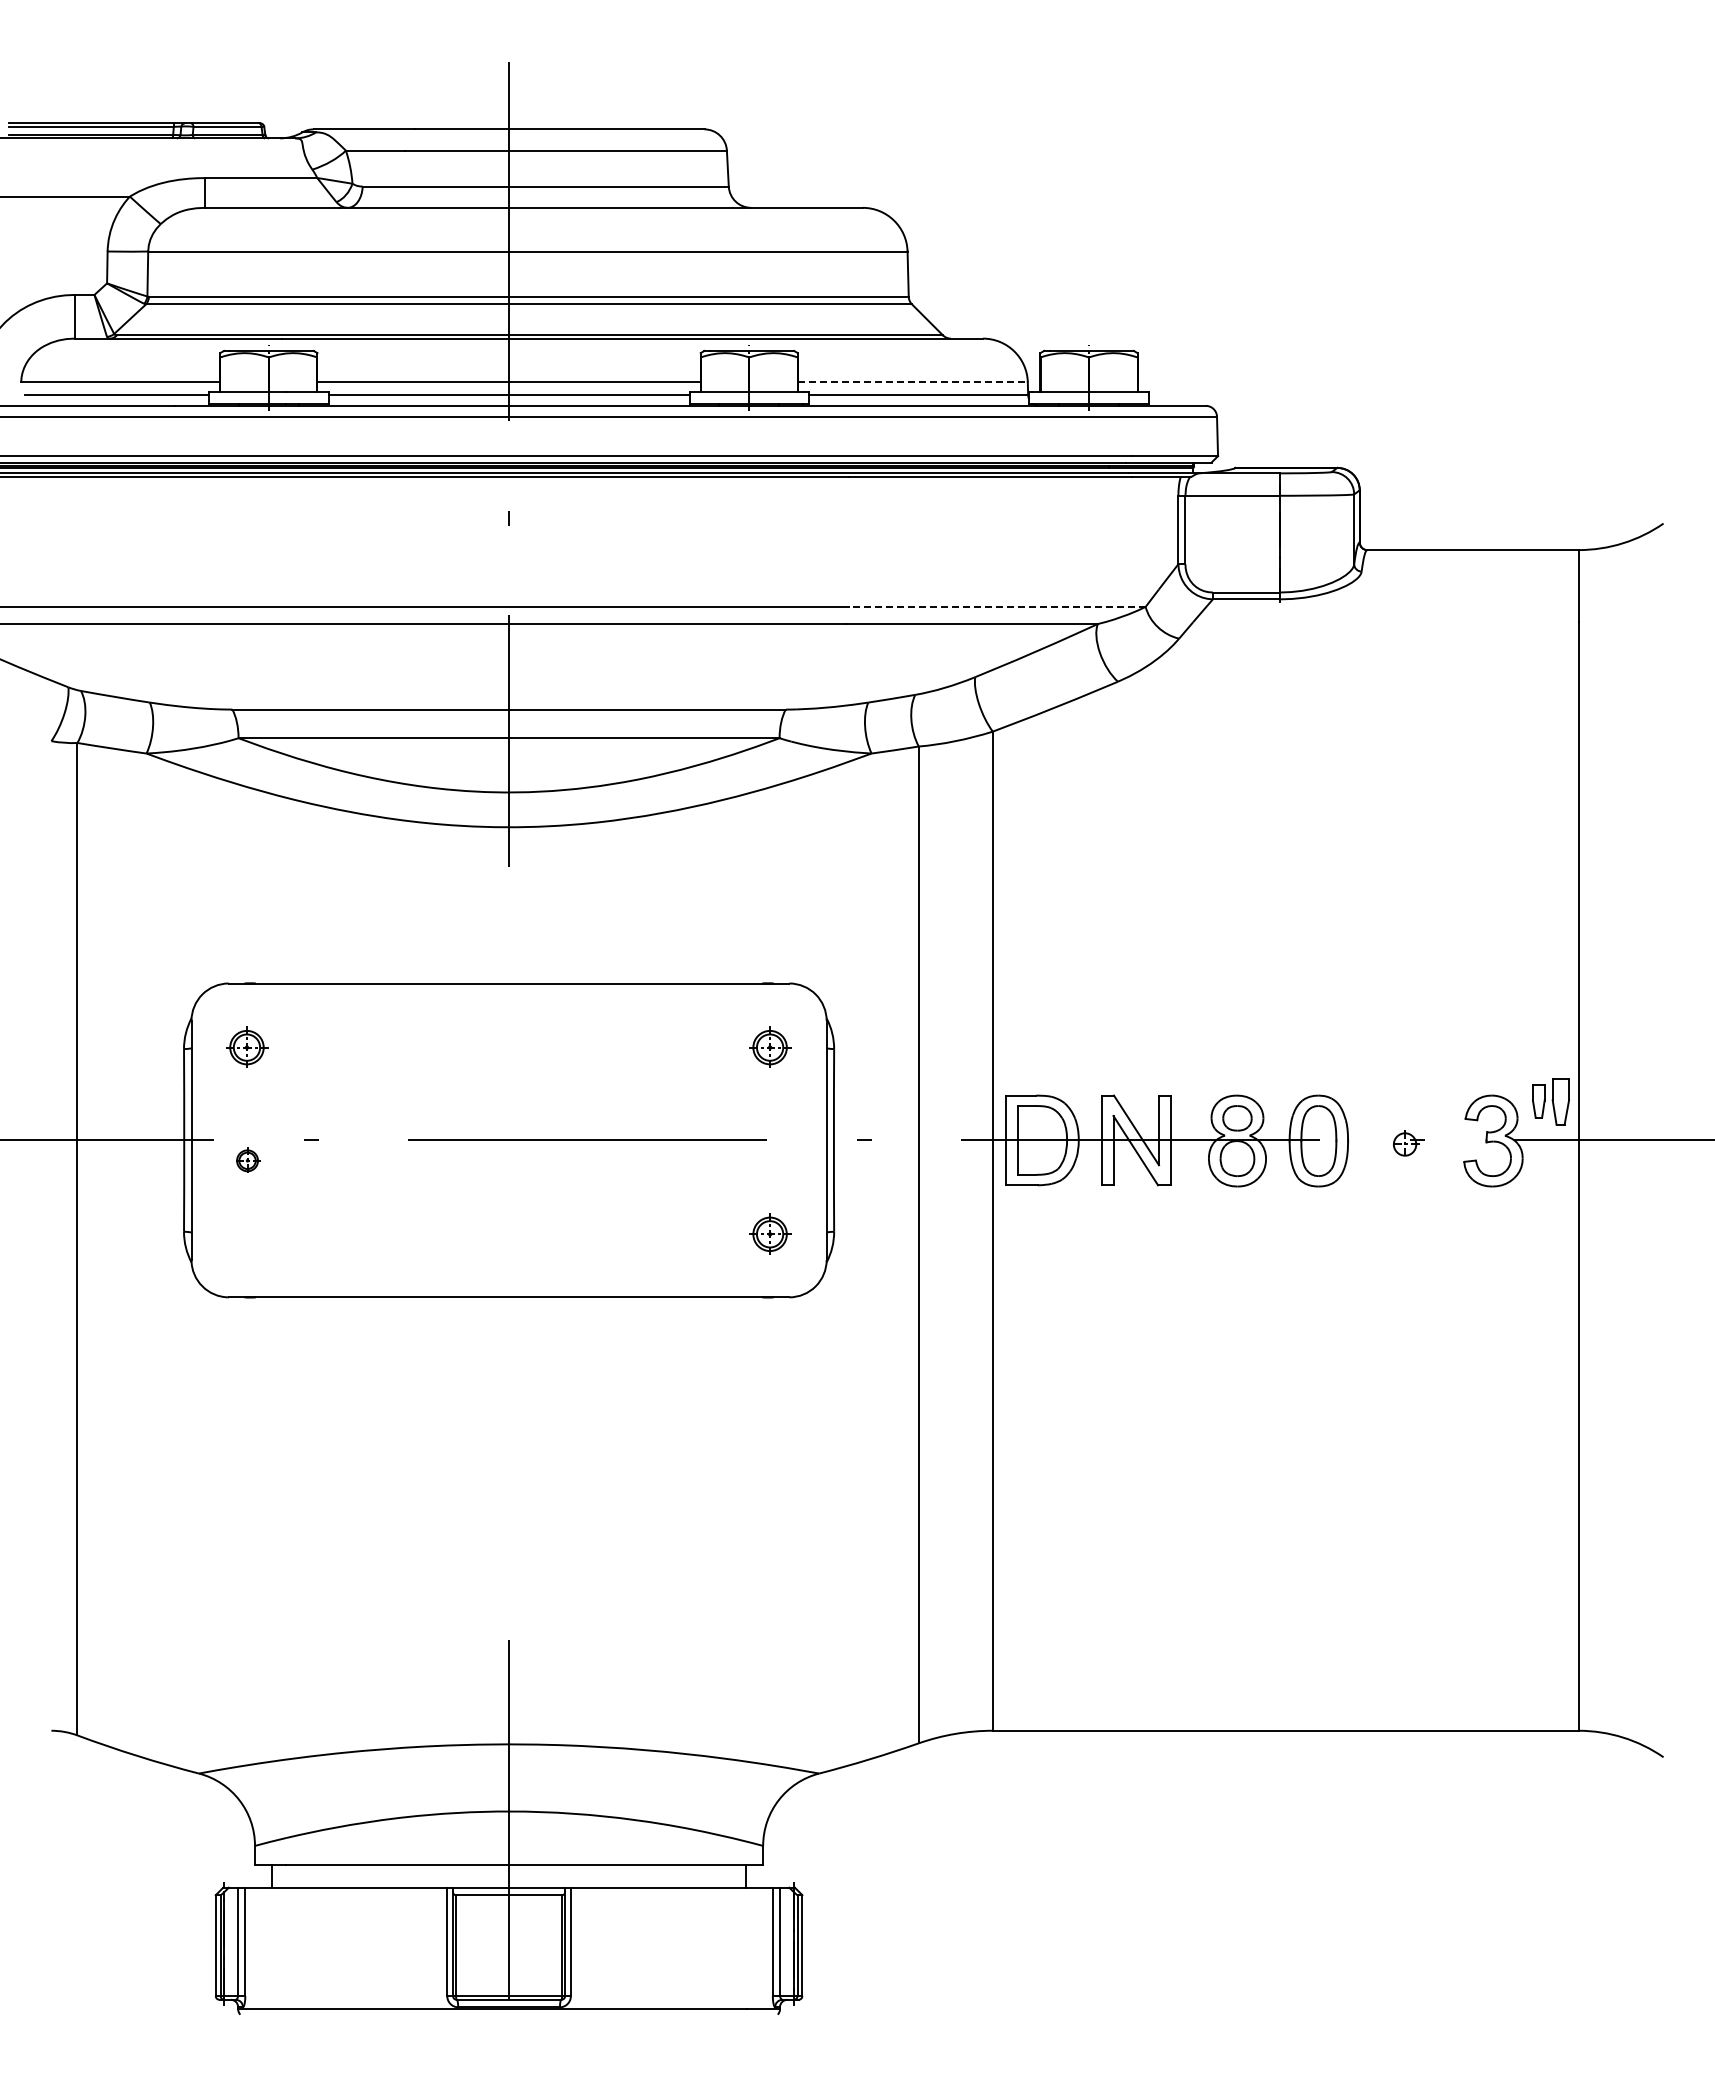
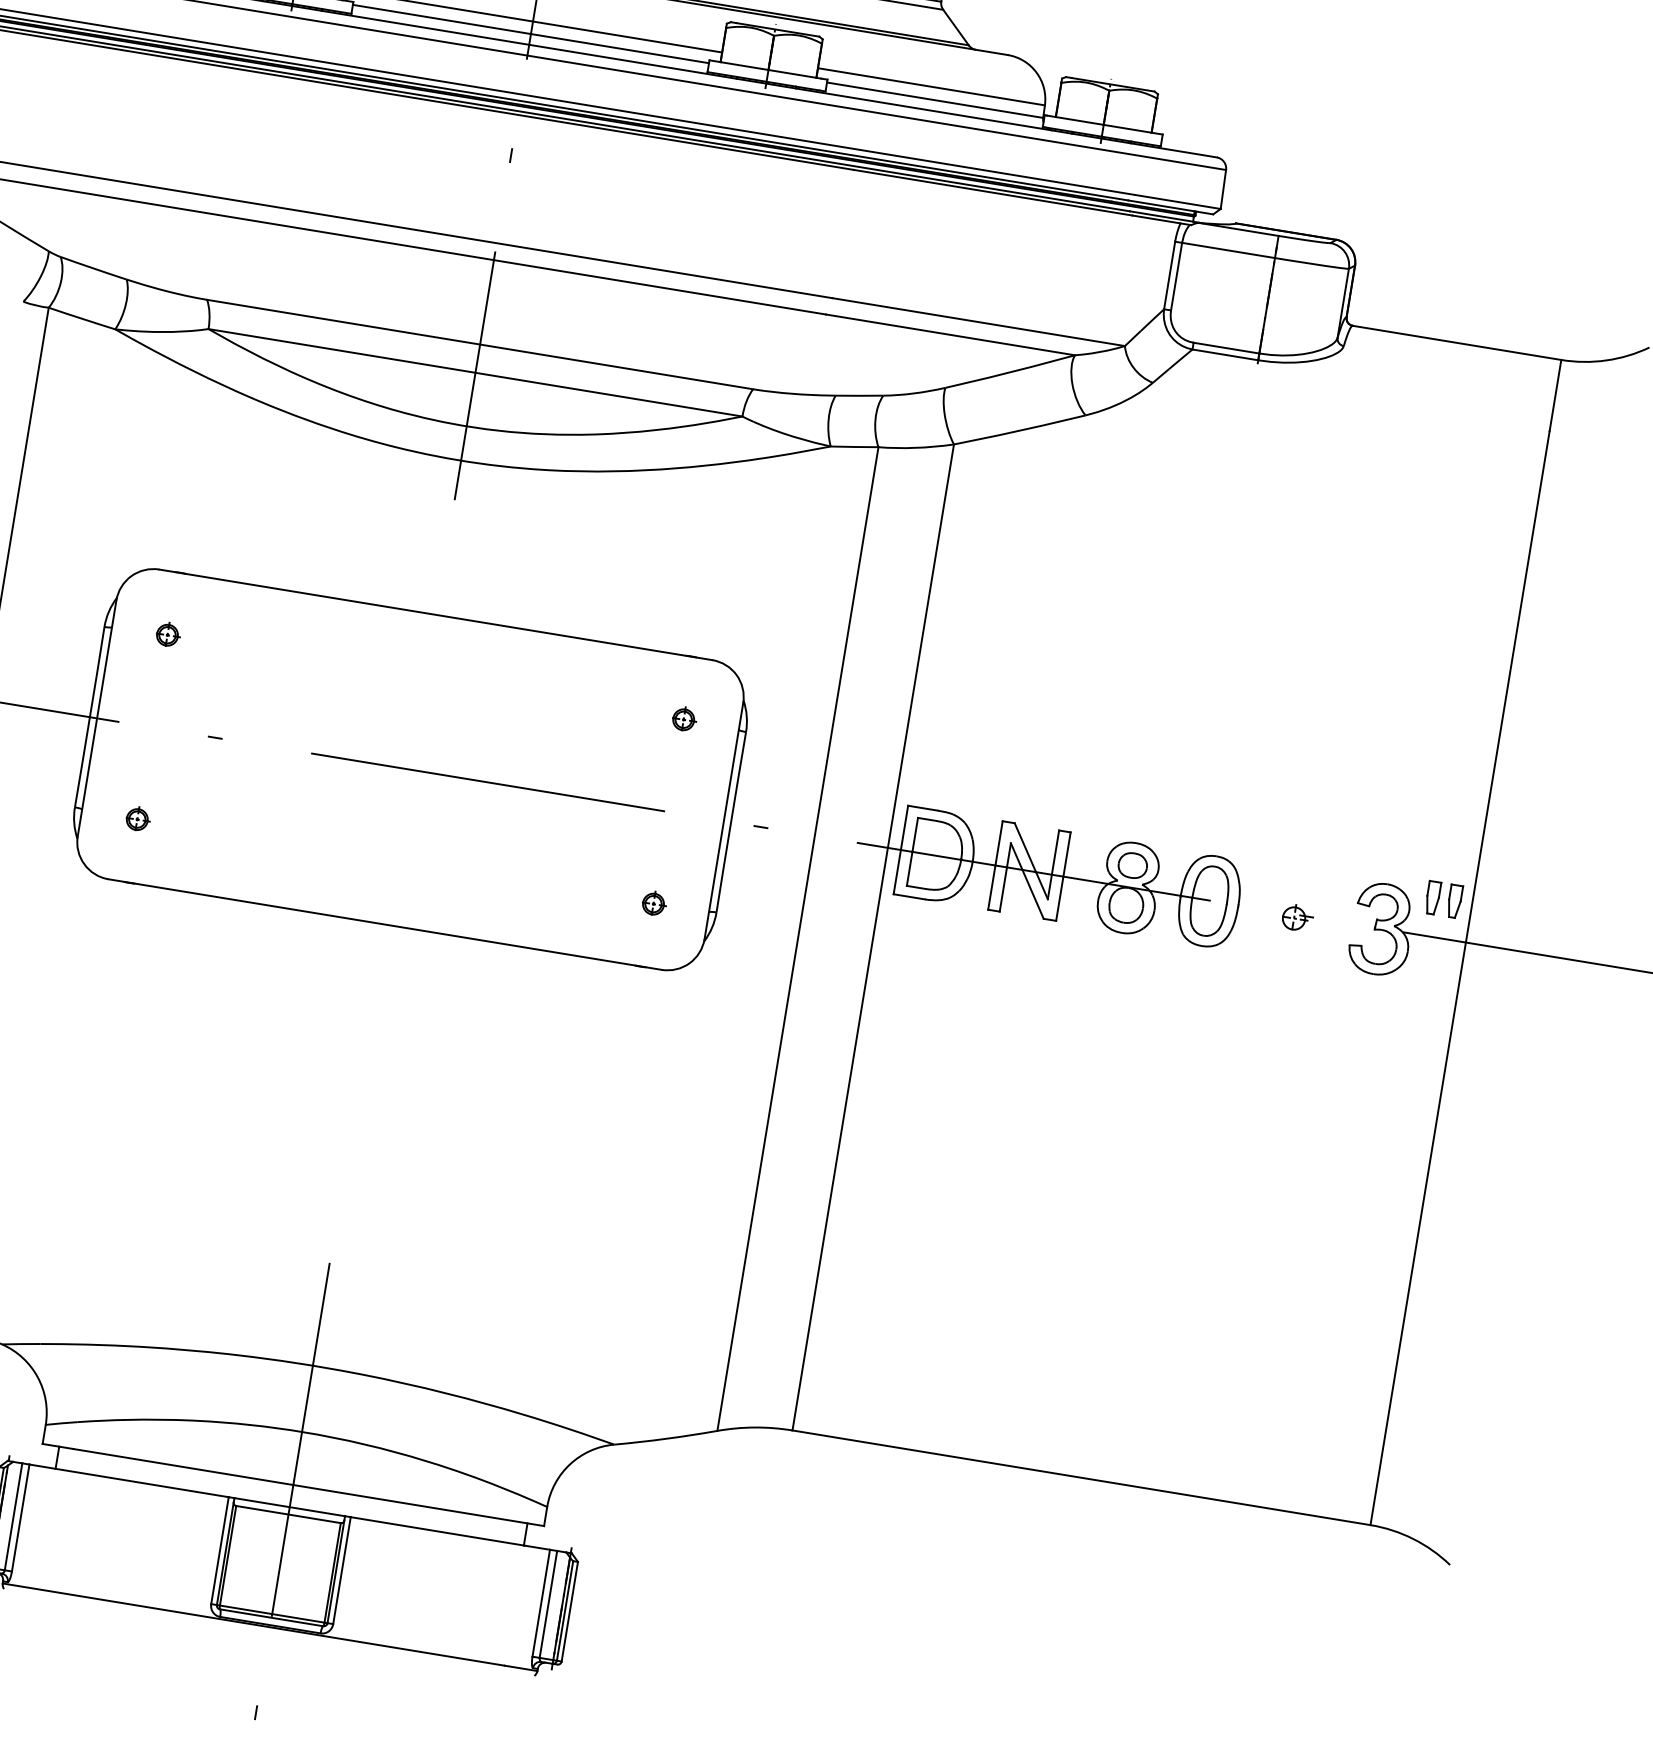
line: (912, 382) -> (931, 86), dashed -> solid
line: (997, 606) -> (978, 321), dashed -> solid
part: (248, 1045) -> (168, 633), size x0.62
part: (771, 1045) -> (684, 718), size x0.62
part: (1560, 1101) -> (1454, 901), size x0.71
part: (248, 1159) -> (138, 818), moved
part: (771, 1232) -> (654, 902), size x0.62

